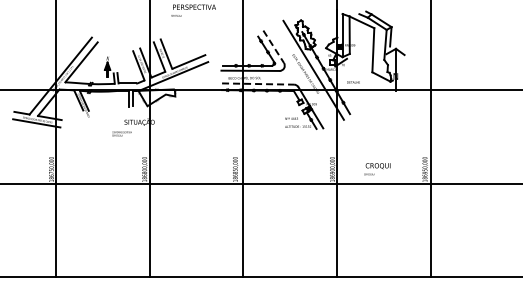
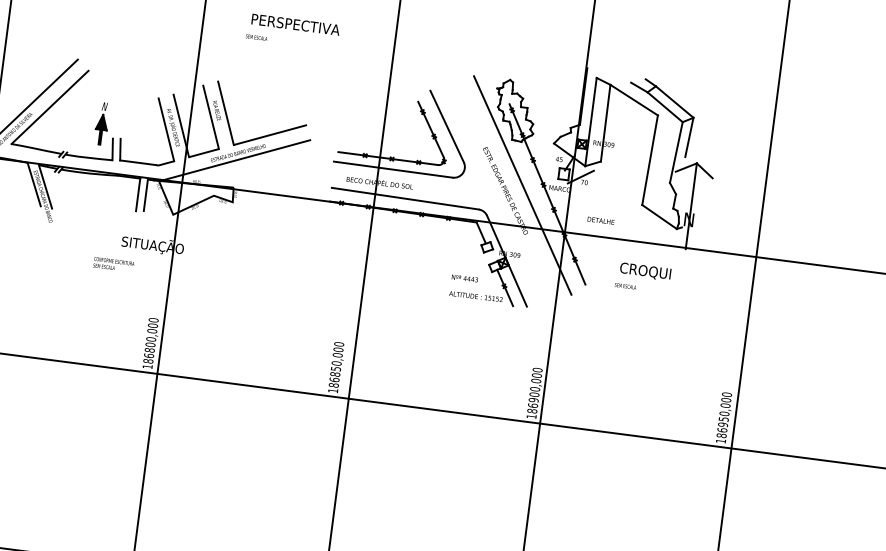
line: (273, 47) -> (446, 128), dashed -> solid
line: (258, 84) -> (406, 199), dashed -> solid
text: (377, 169) -> (643, 278), moved

